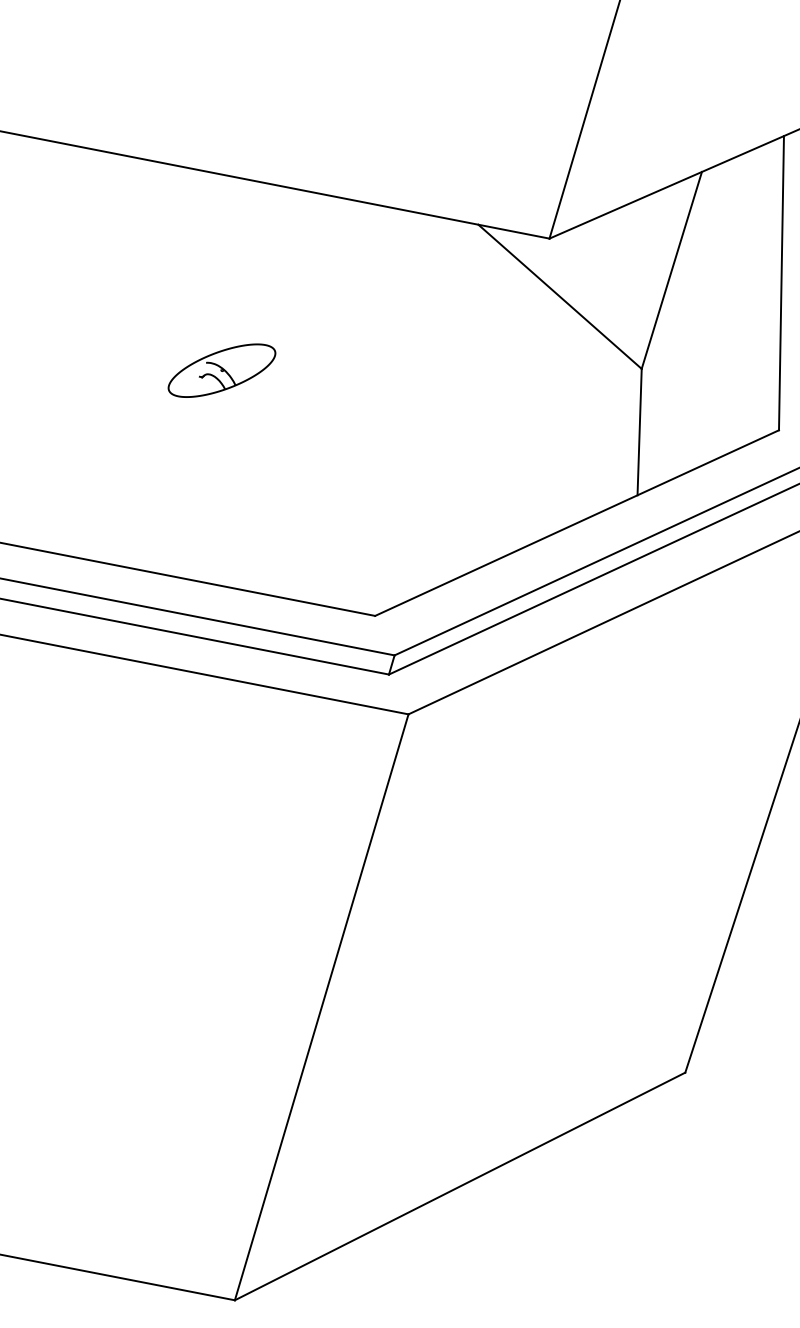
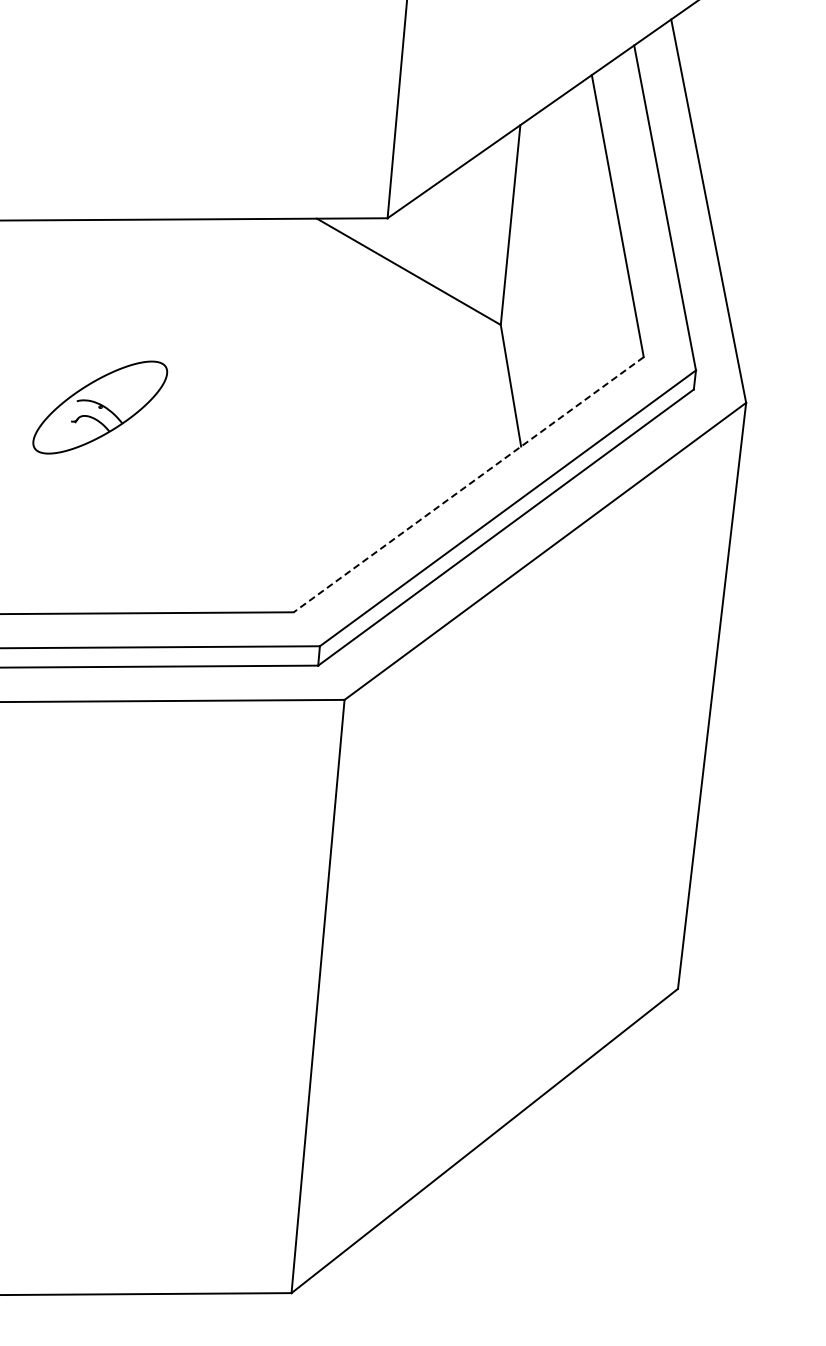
part: (221, 370) -> (99, 407), size x1.4
line: (576, 522) -> (468, 484), solid -> dashed

